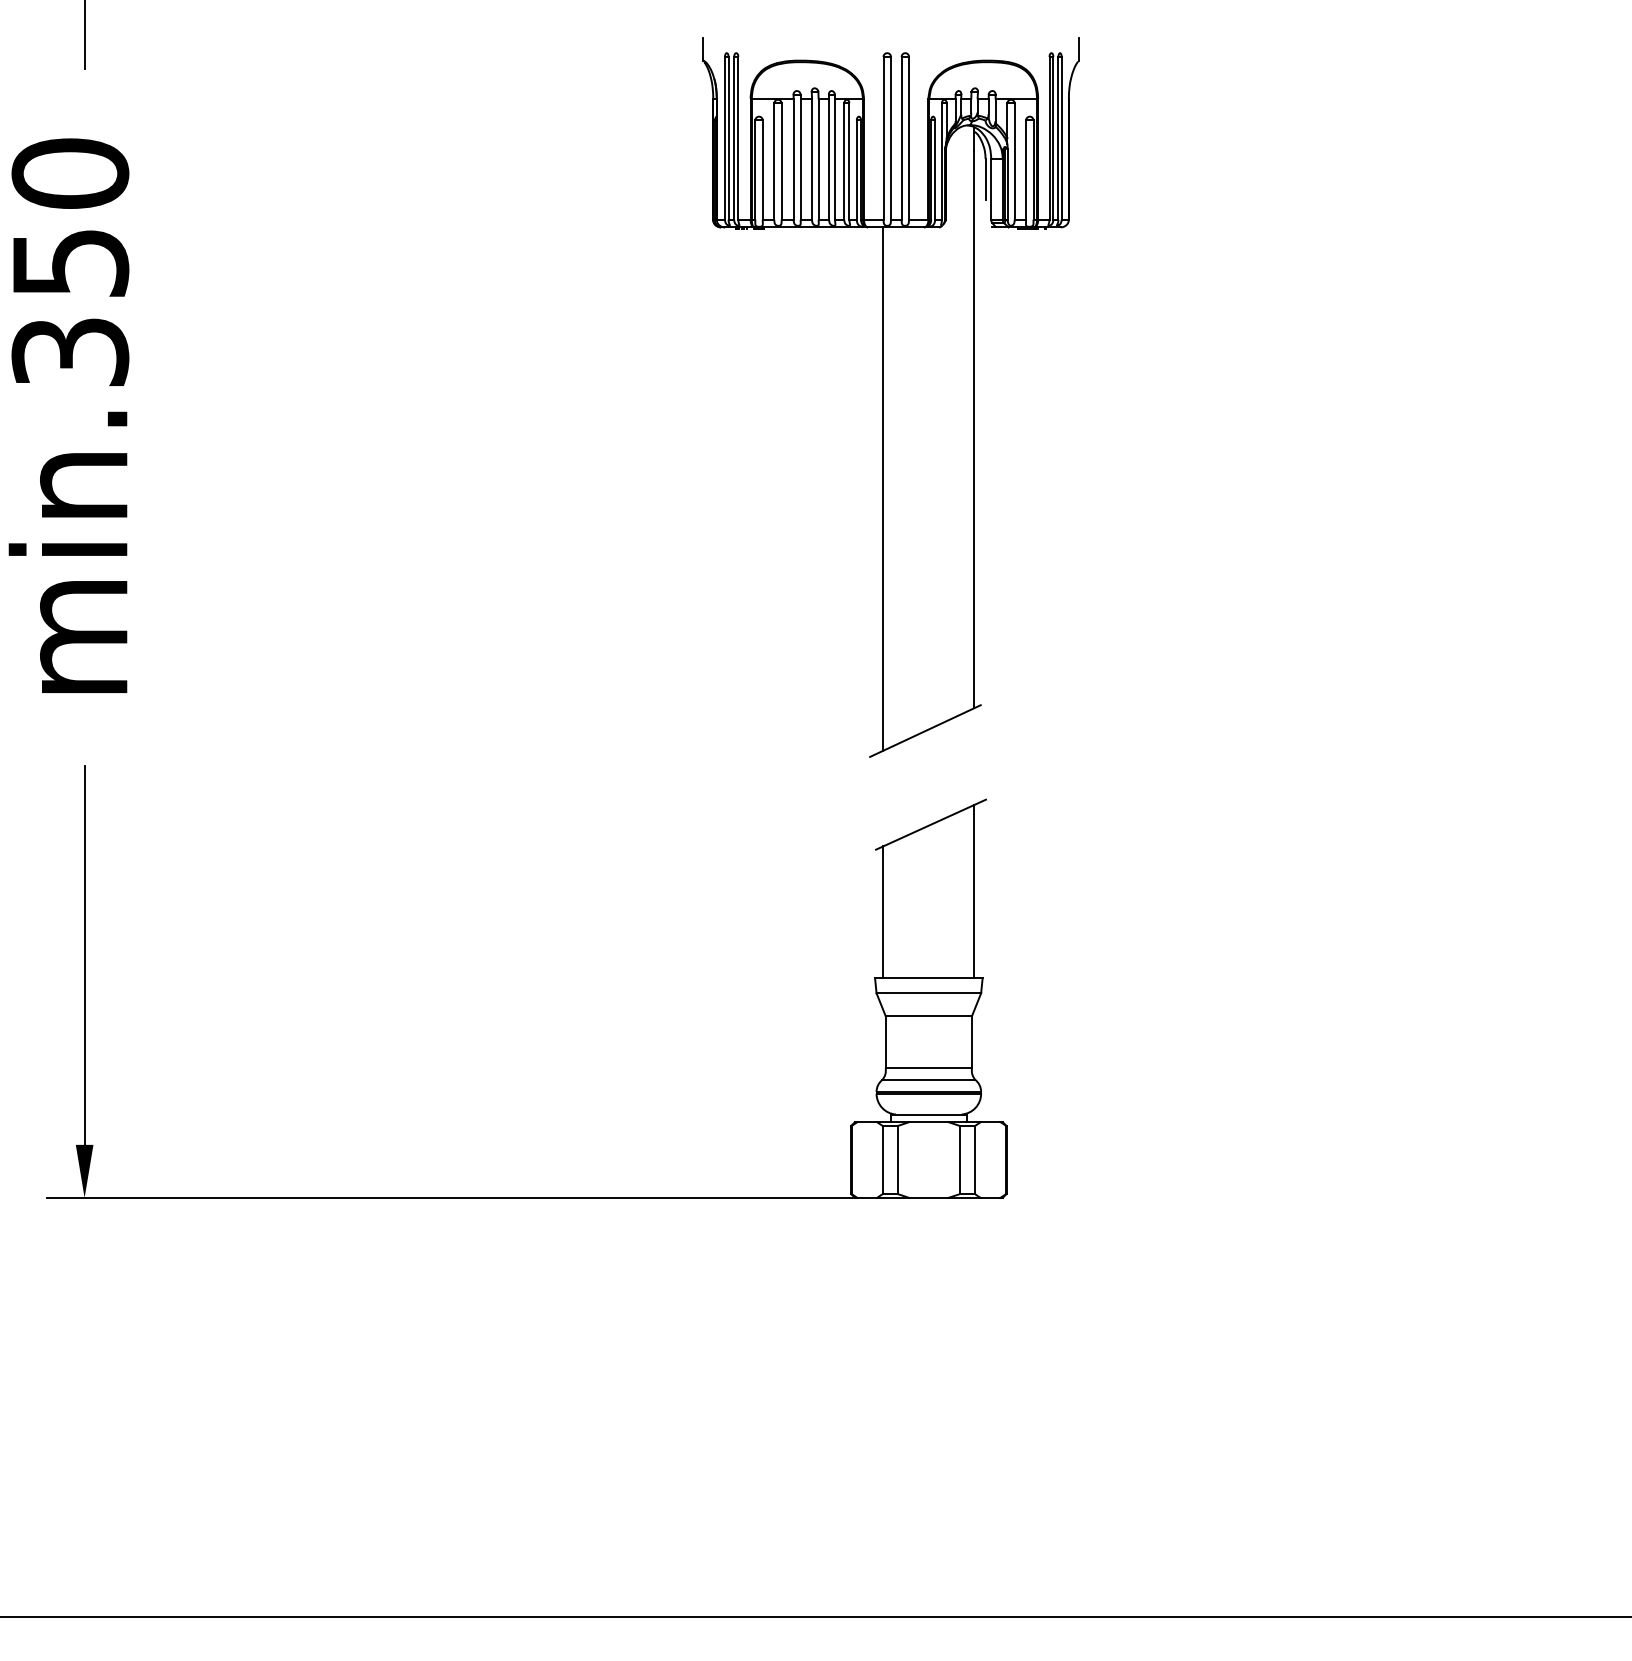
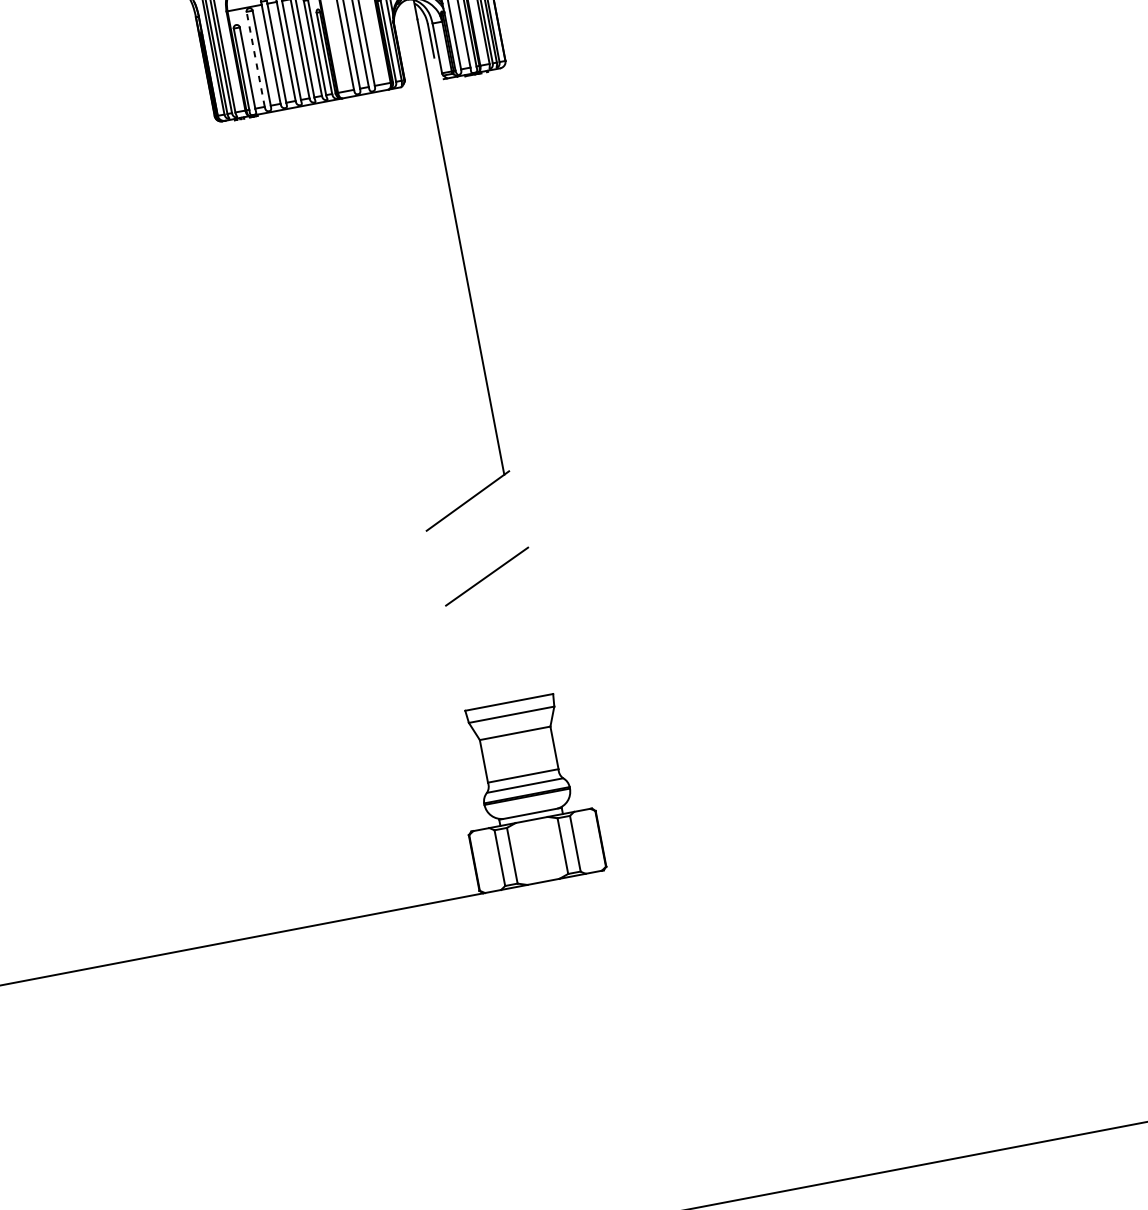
line: (774, 161) -> (255, 59), solid -> dashed
line: (883, 488) -> (395, 309), removed
line: (974, 891) -> (533, 624), removed
line: (883, 912) -> (461, 655), removed

